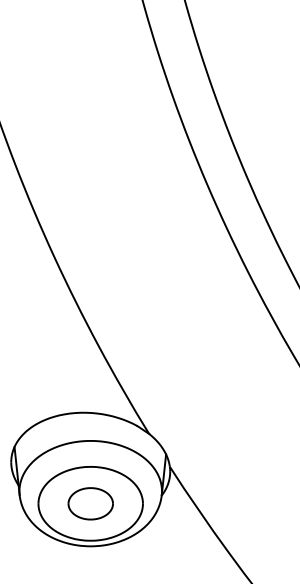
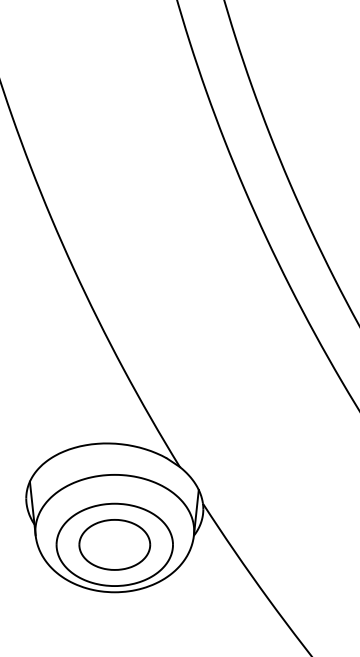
part: (90, 503) -> (114, 544), size x1.43

